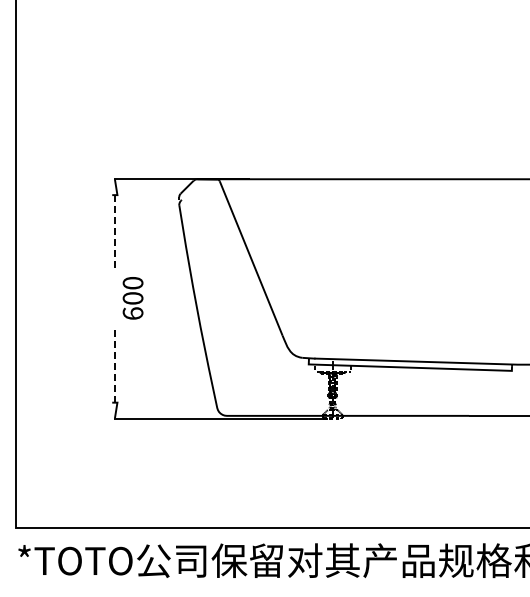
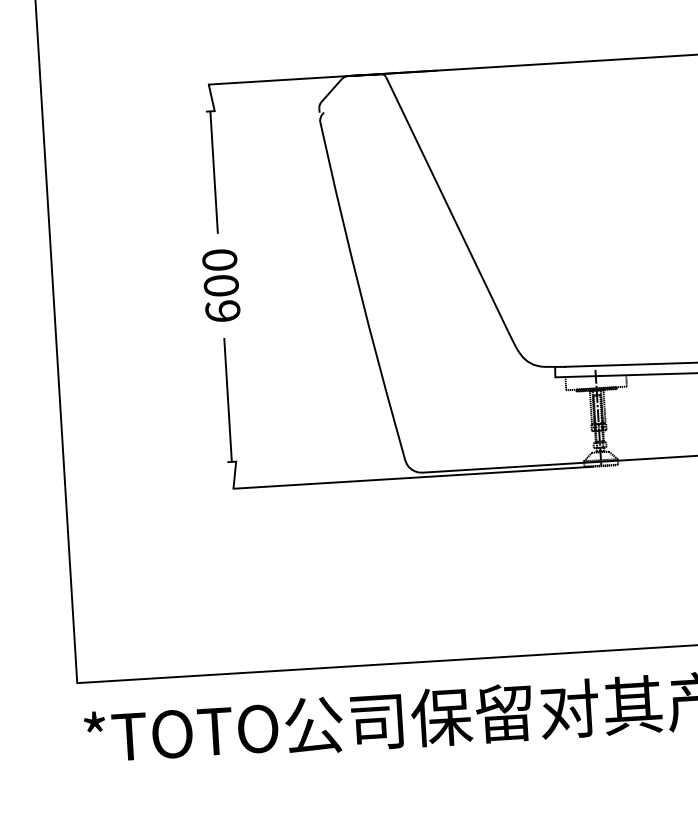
line: (114, 231) -> (213, 172), dashed -> solid
text: (132, 298) -> (220, 286), moved
line: (114, 365) -> (227, 399), dashed -> solid

